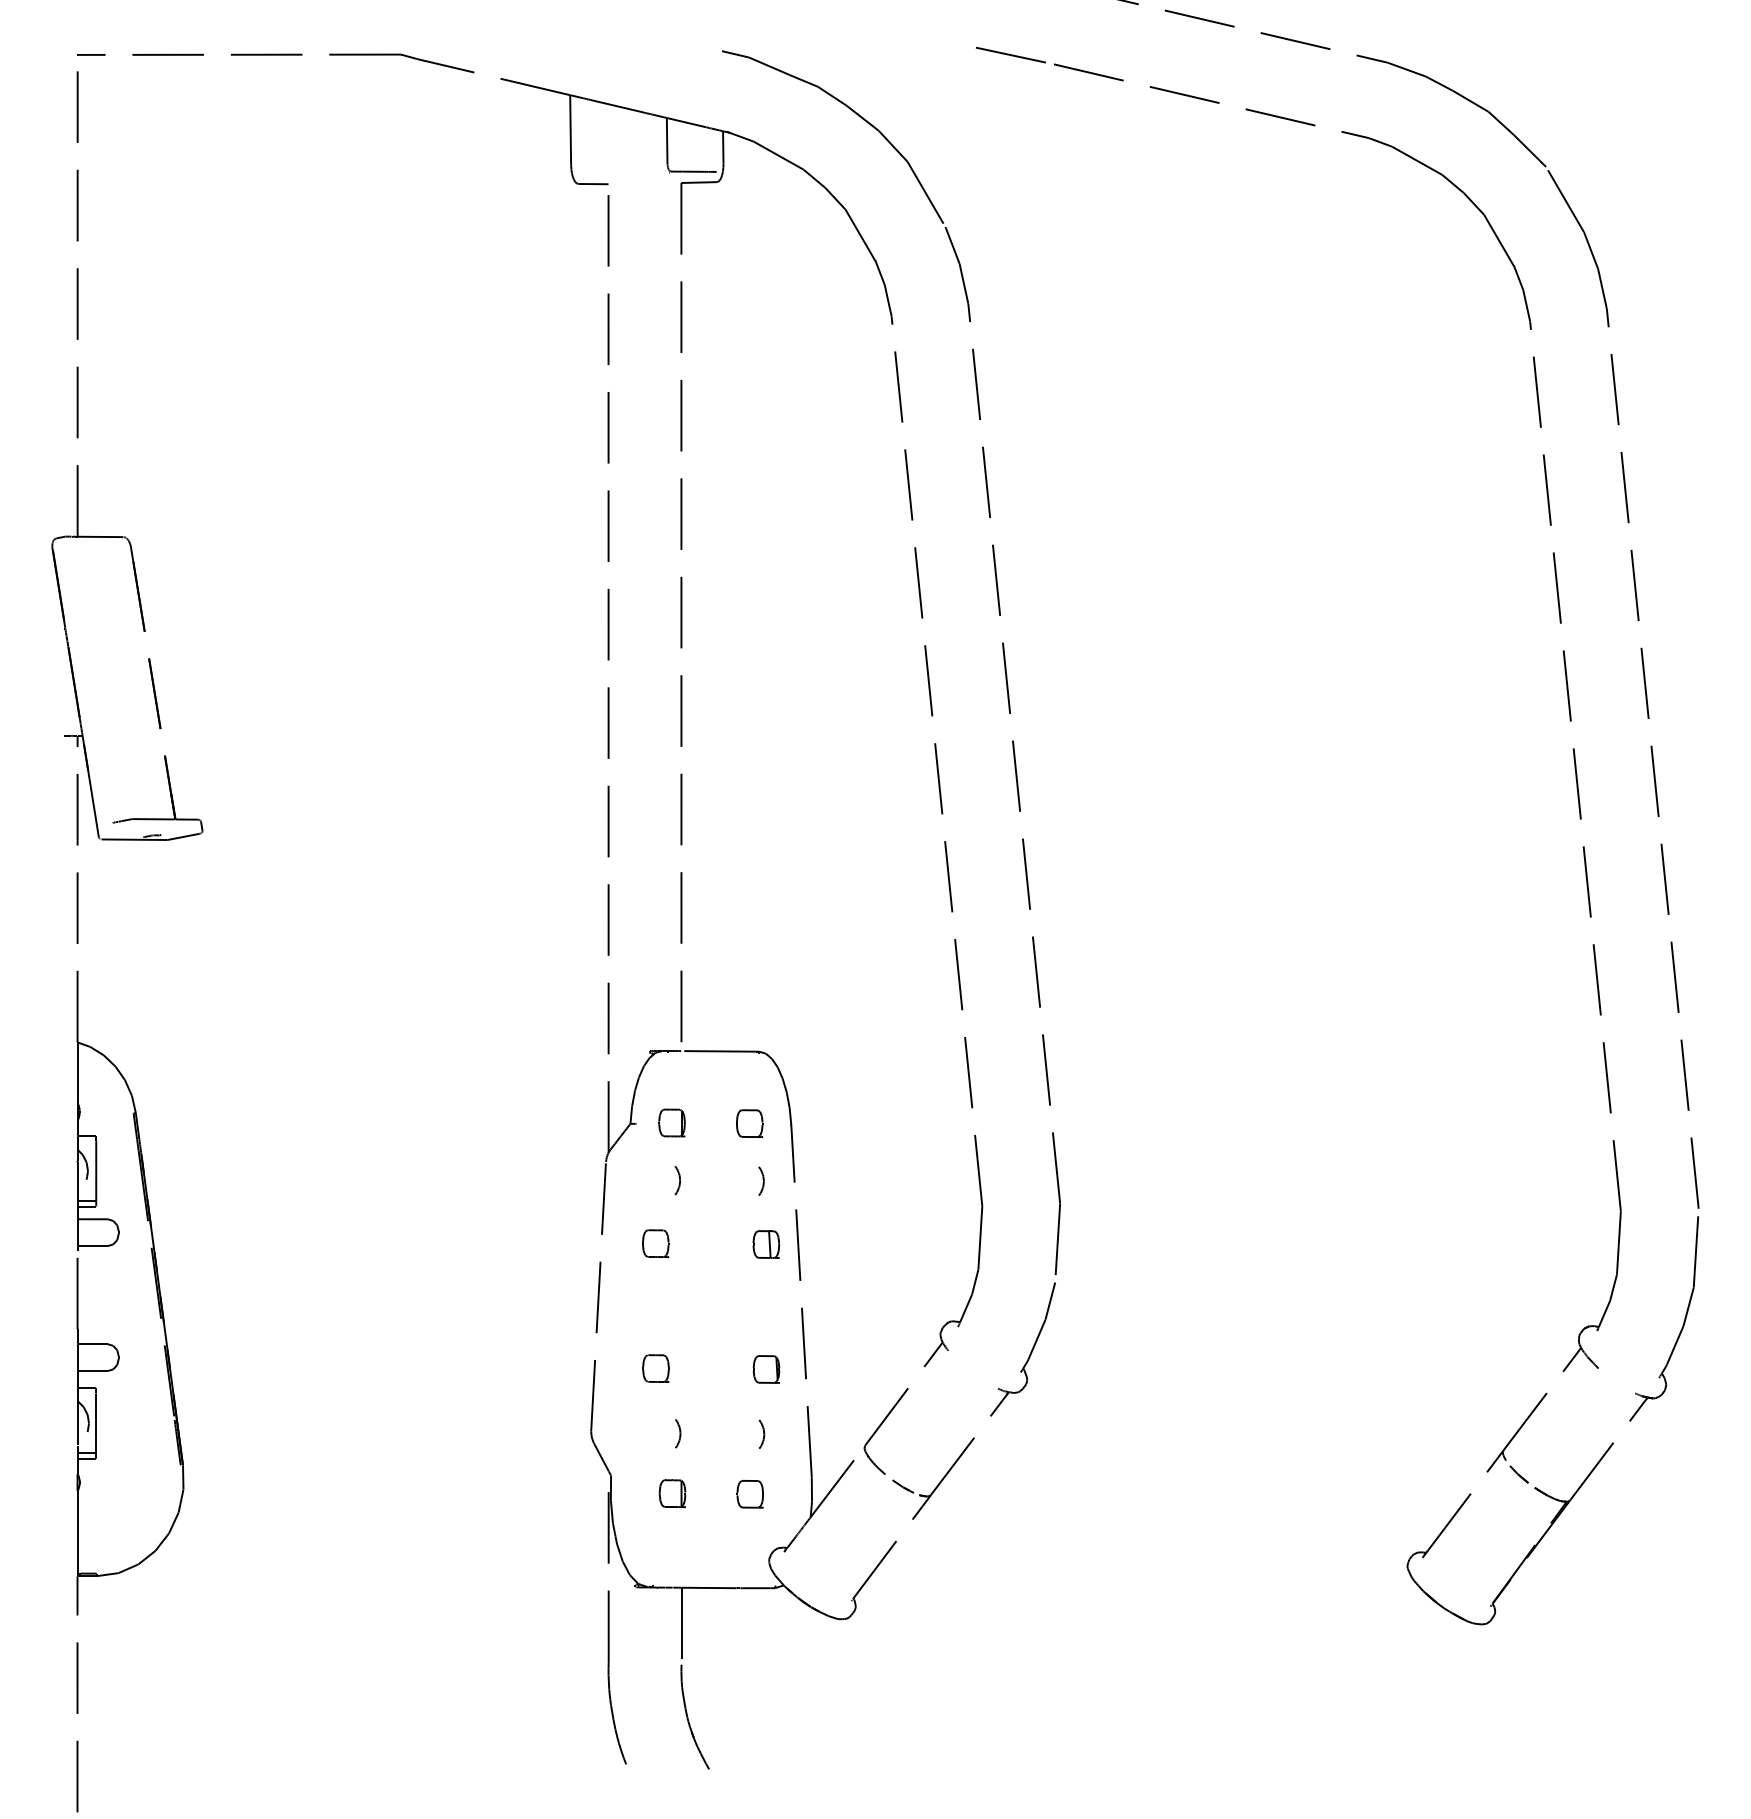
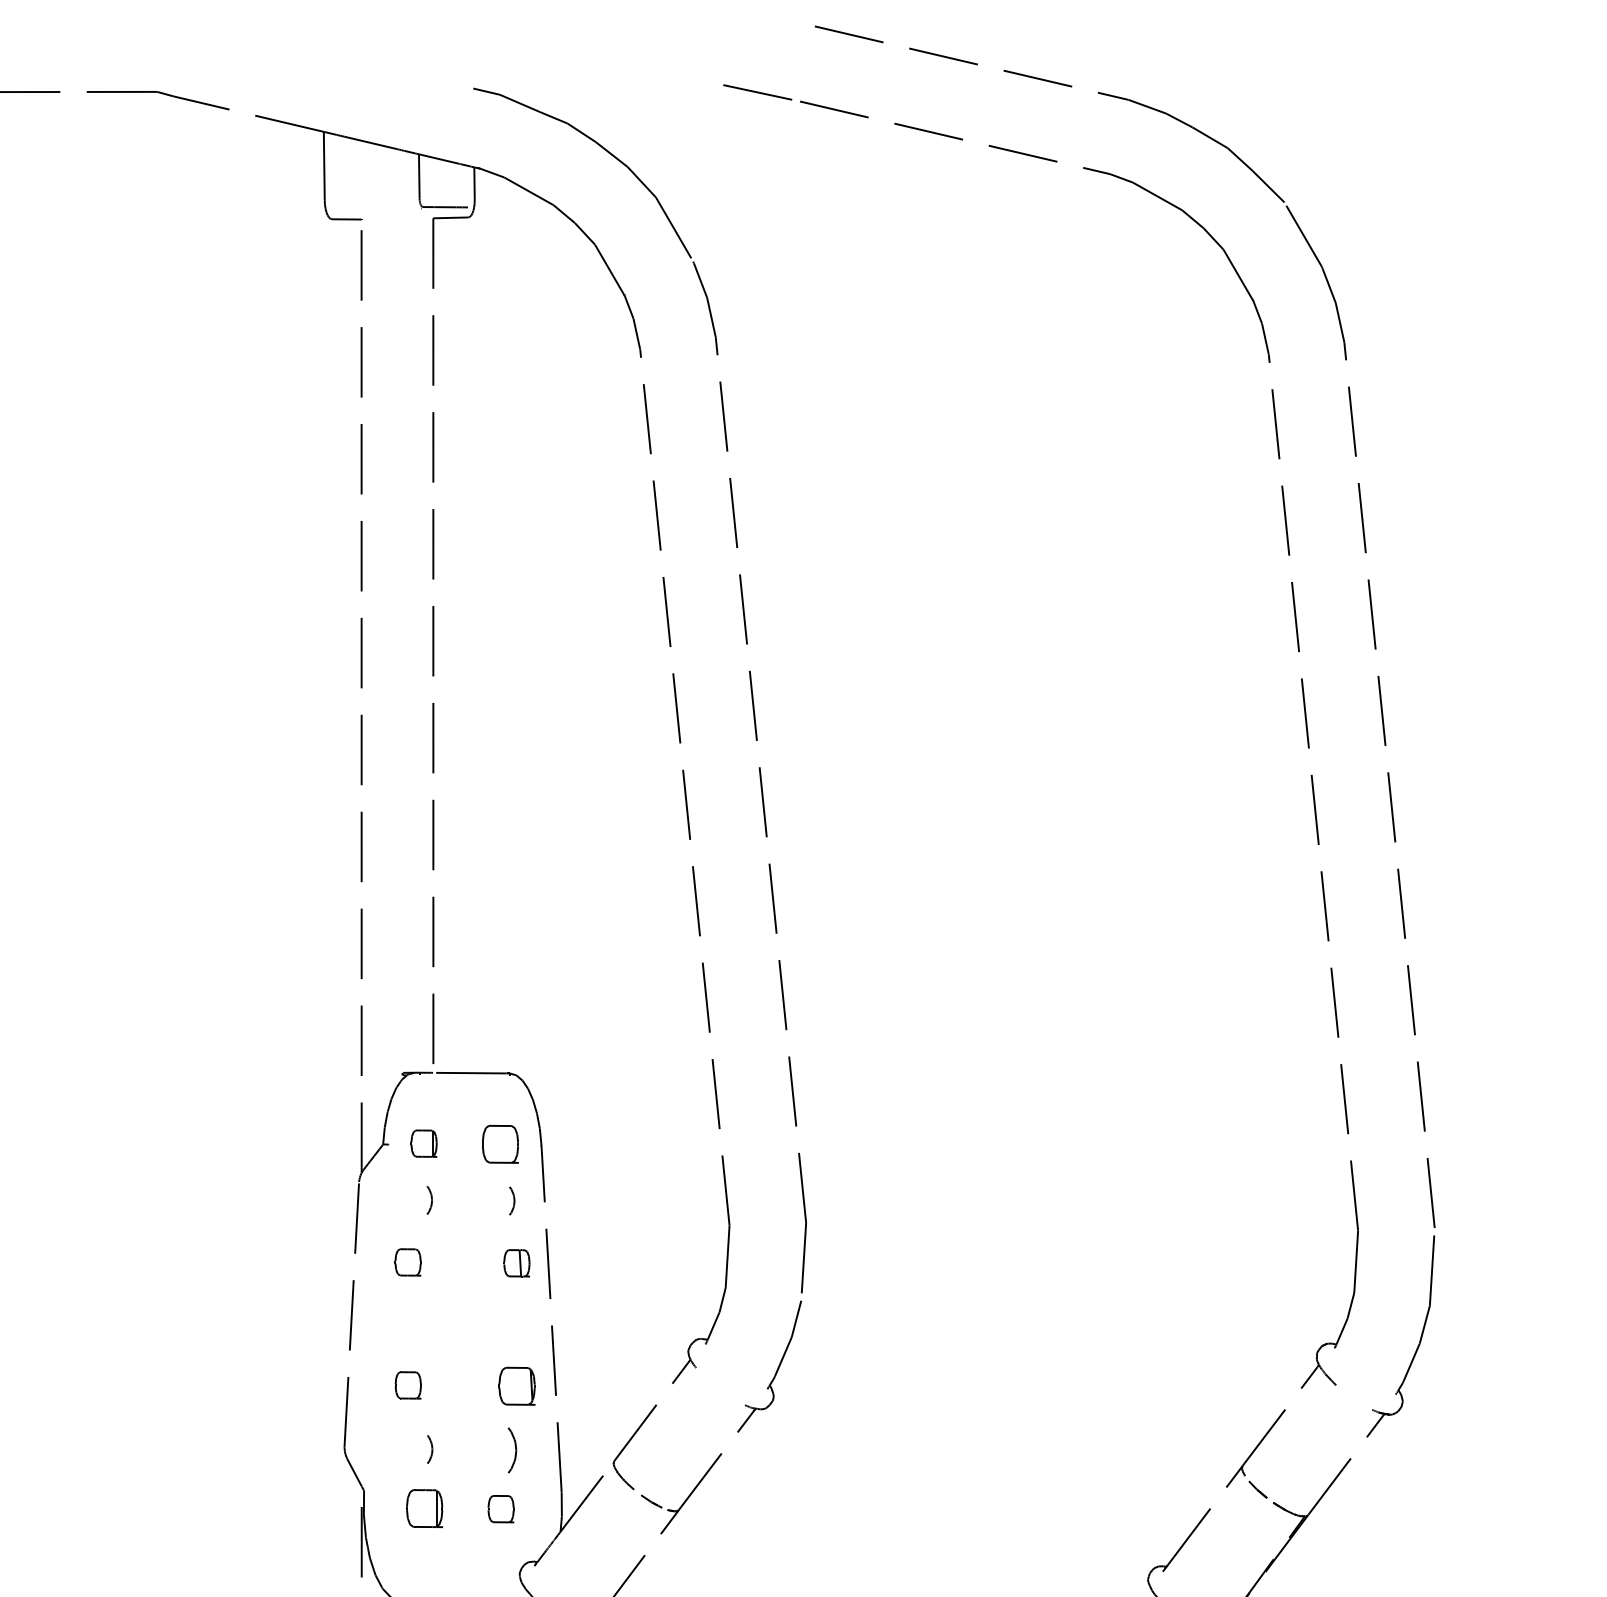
part: (749, 1123) -> (500, 1144), size x1.4
part: (766, 1369) -> (517, 1386), size x1.4
part: (761, 1433) -> (512, 1449), size x1.6
part: (672, 1493) -> (424, 1508), size x1.4

